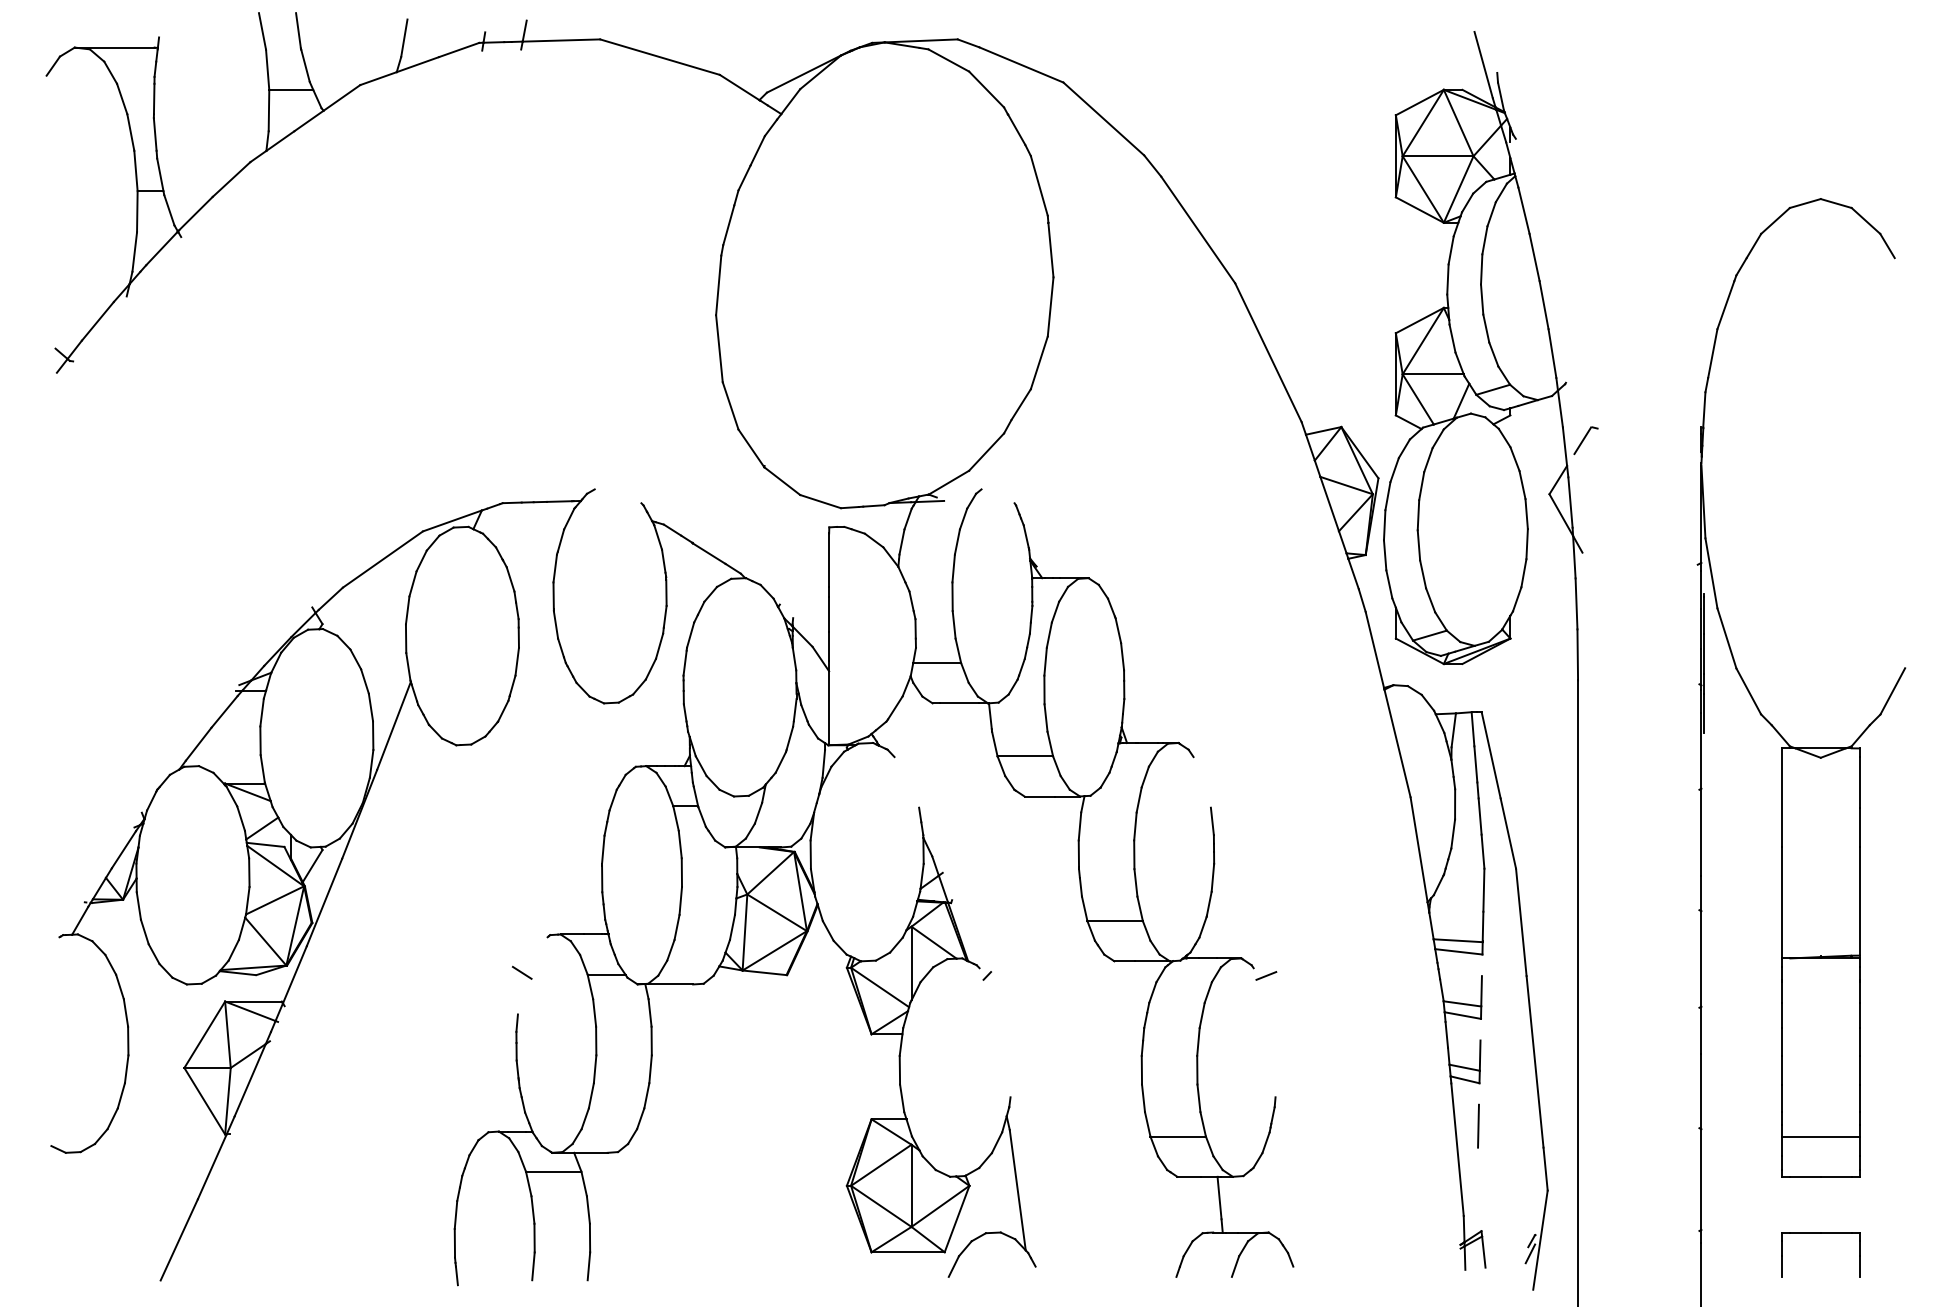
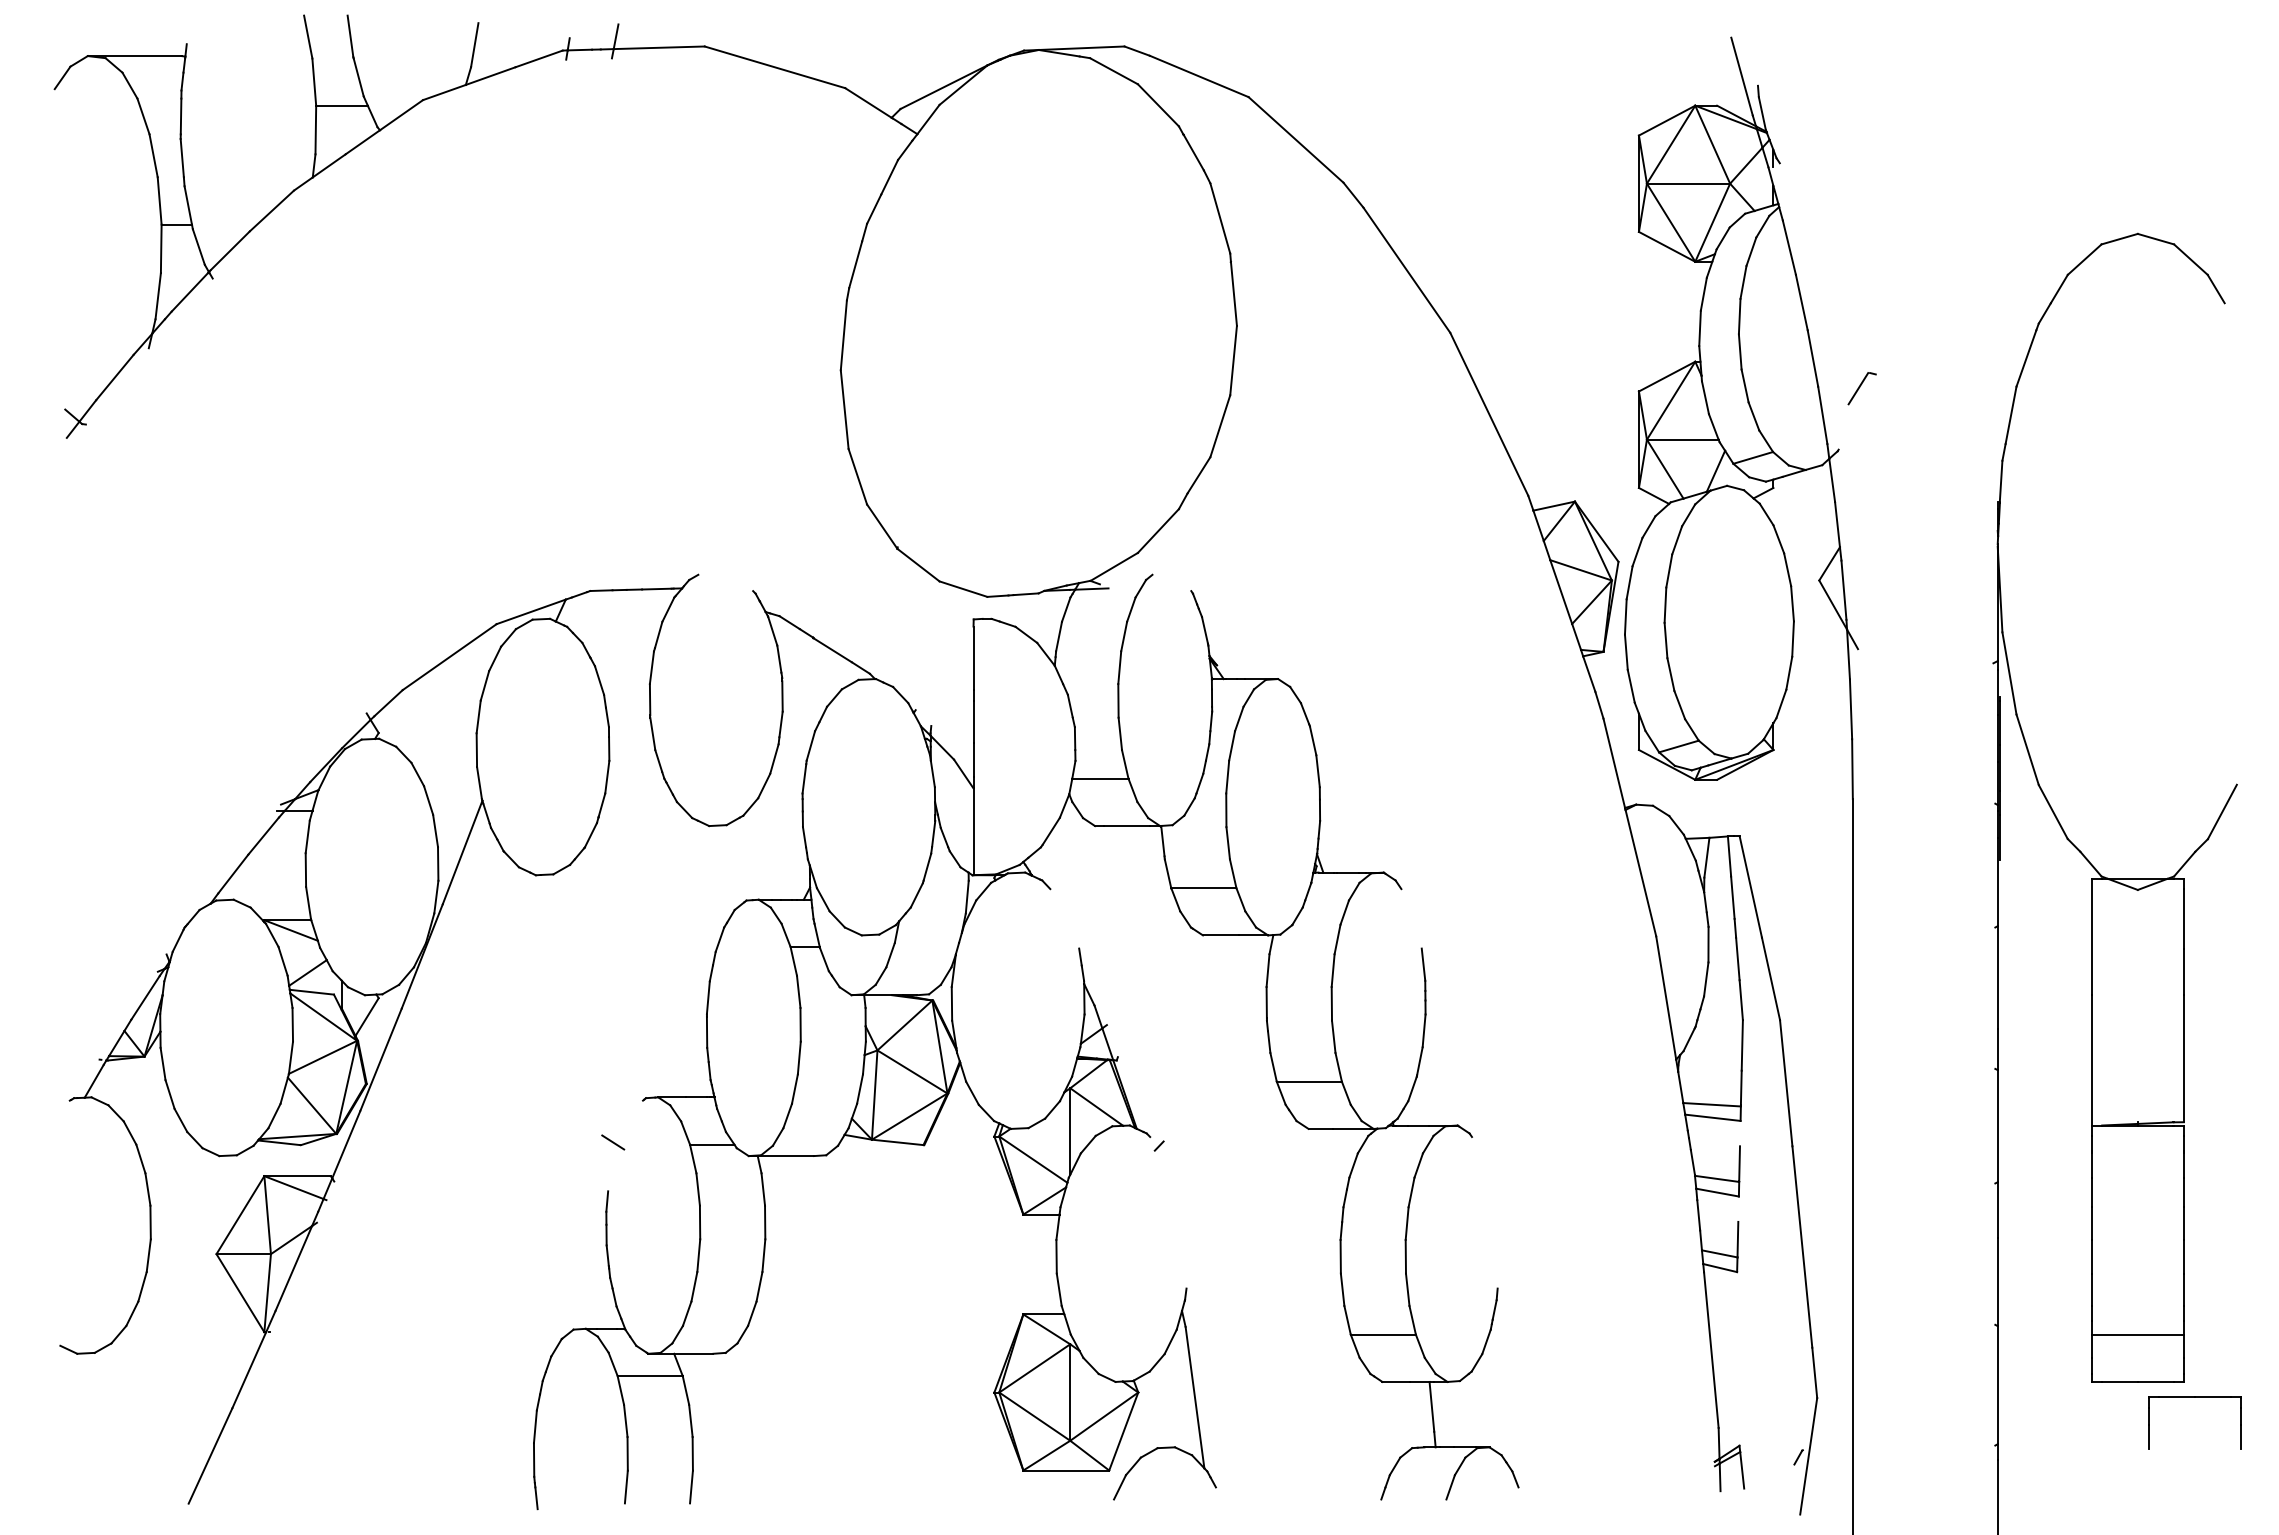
part: (1585, 440) -> (1861, 388), moved
line: (1266, 975) -> (1486, 1145), removed
line: (1478, 1126) -> (1735, 1322), removed
part: (1820, 1232) -> (2194, 1397), moved
line: (1530, 1253) -> (1796, 1472), removed

